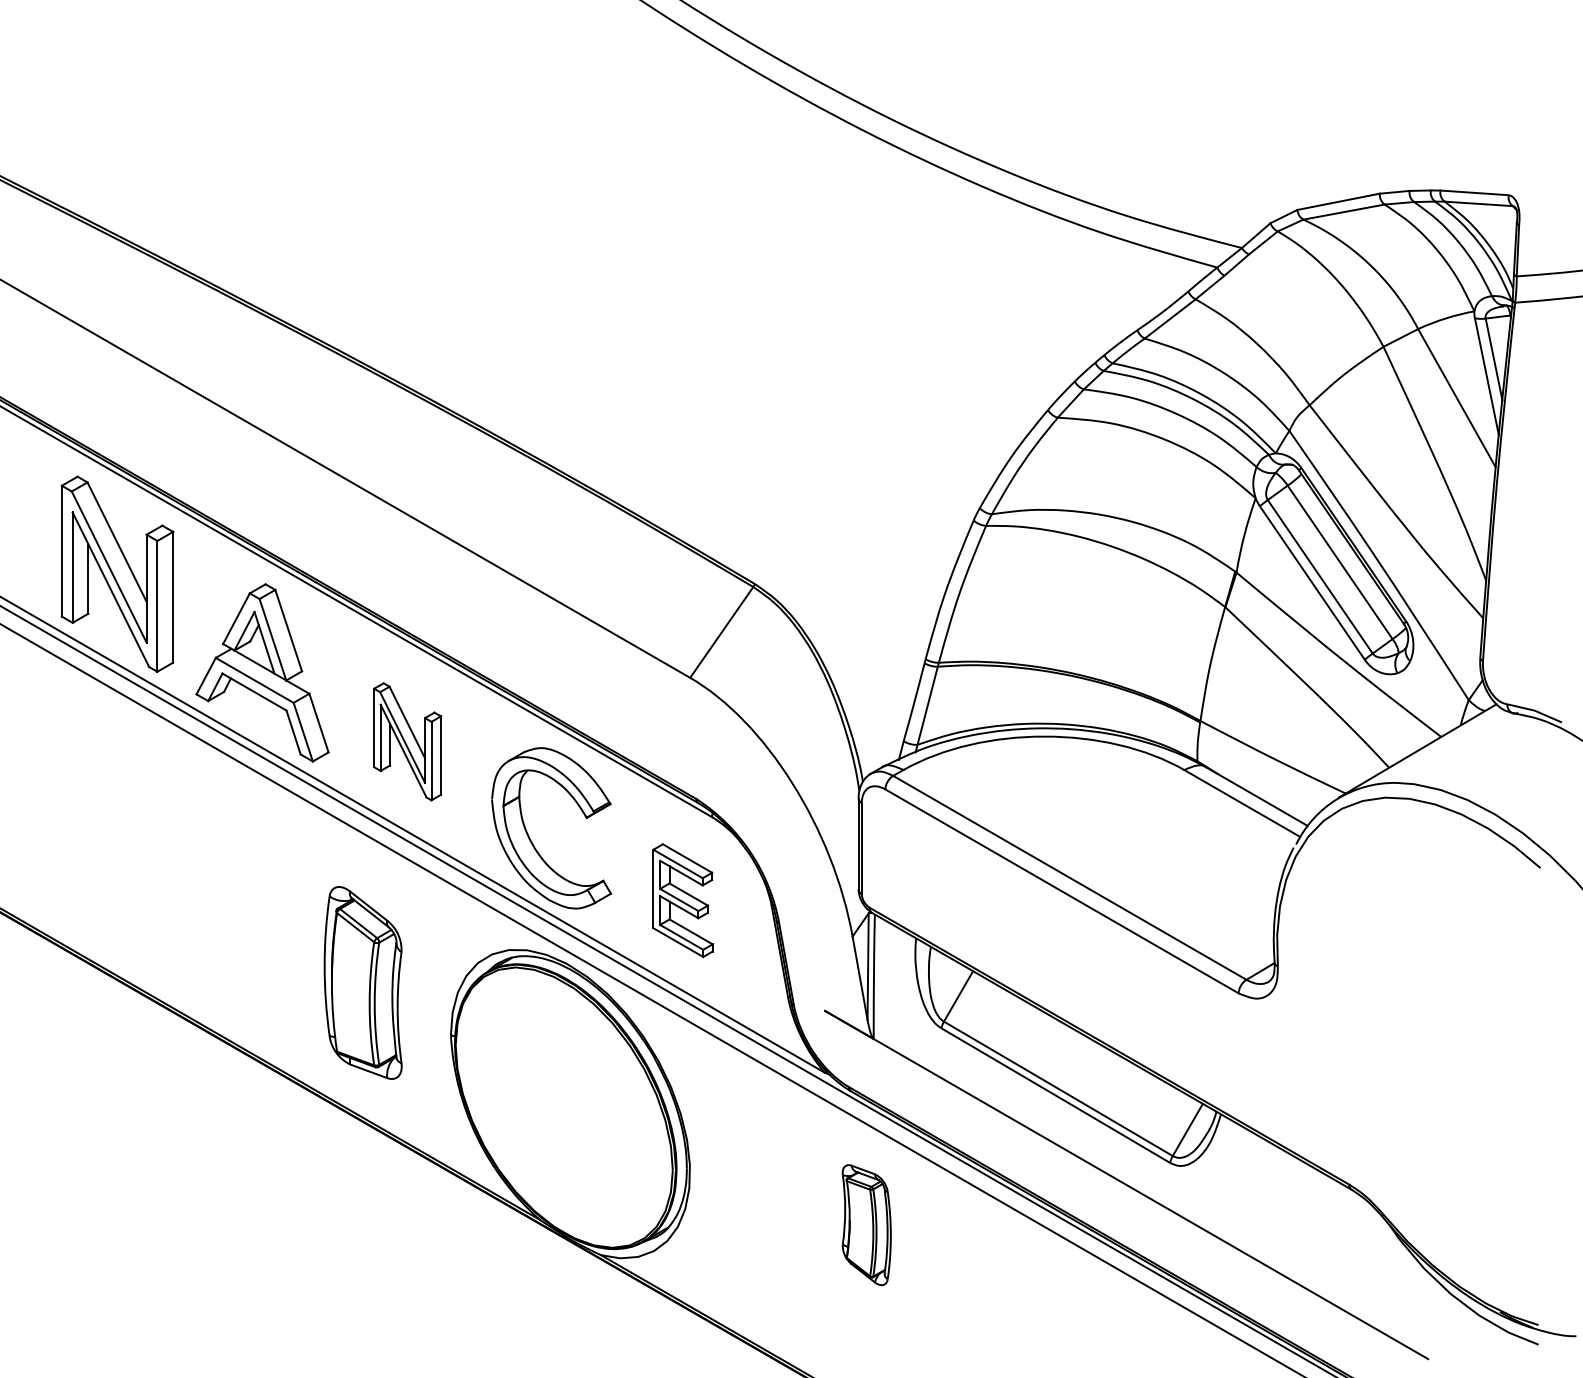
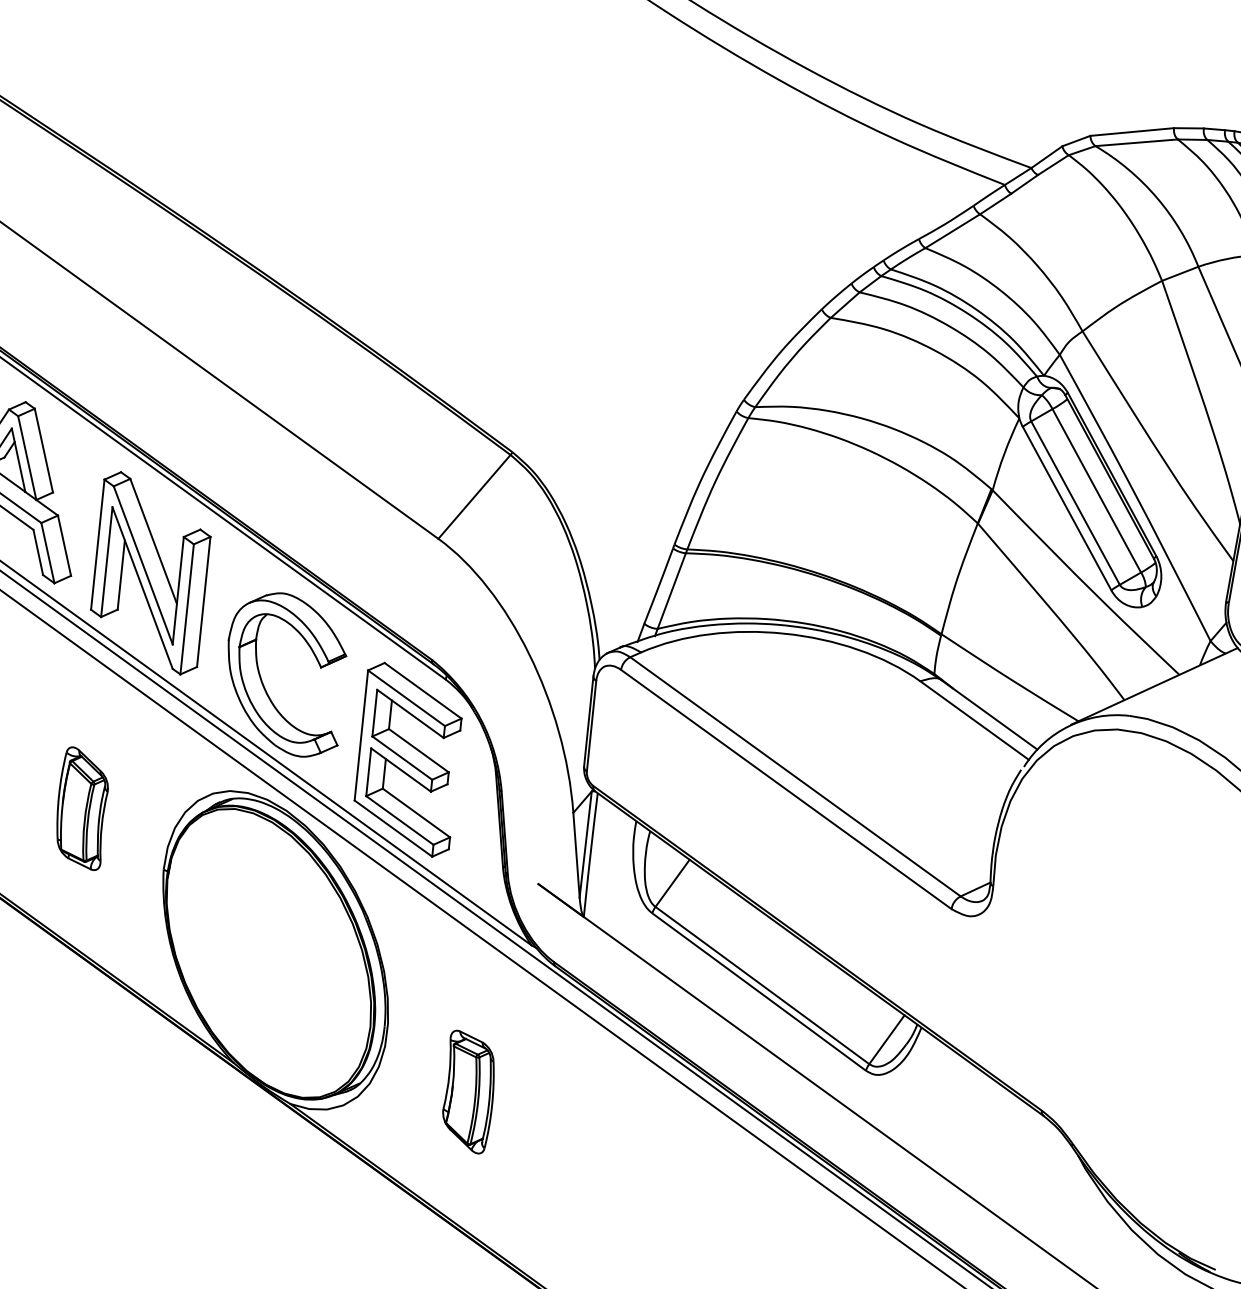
part: (407, 741) -> (150, 573), size x1.67
part: (682, 900) -> (407, 759), size x1.67
part: (363, 982) -> (82, 808), size x0.62
part: (866, 1225) -> (468, 1092), moved

